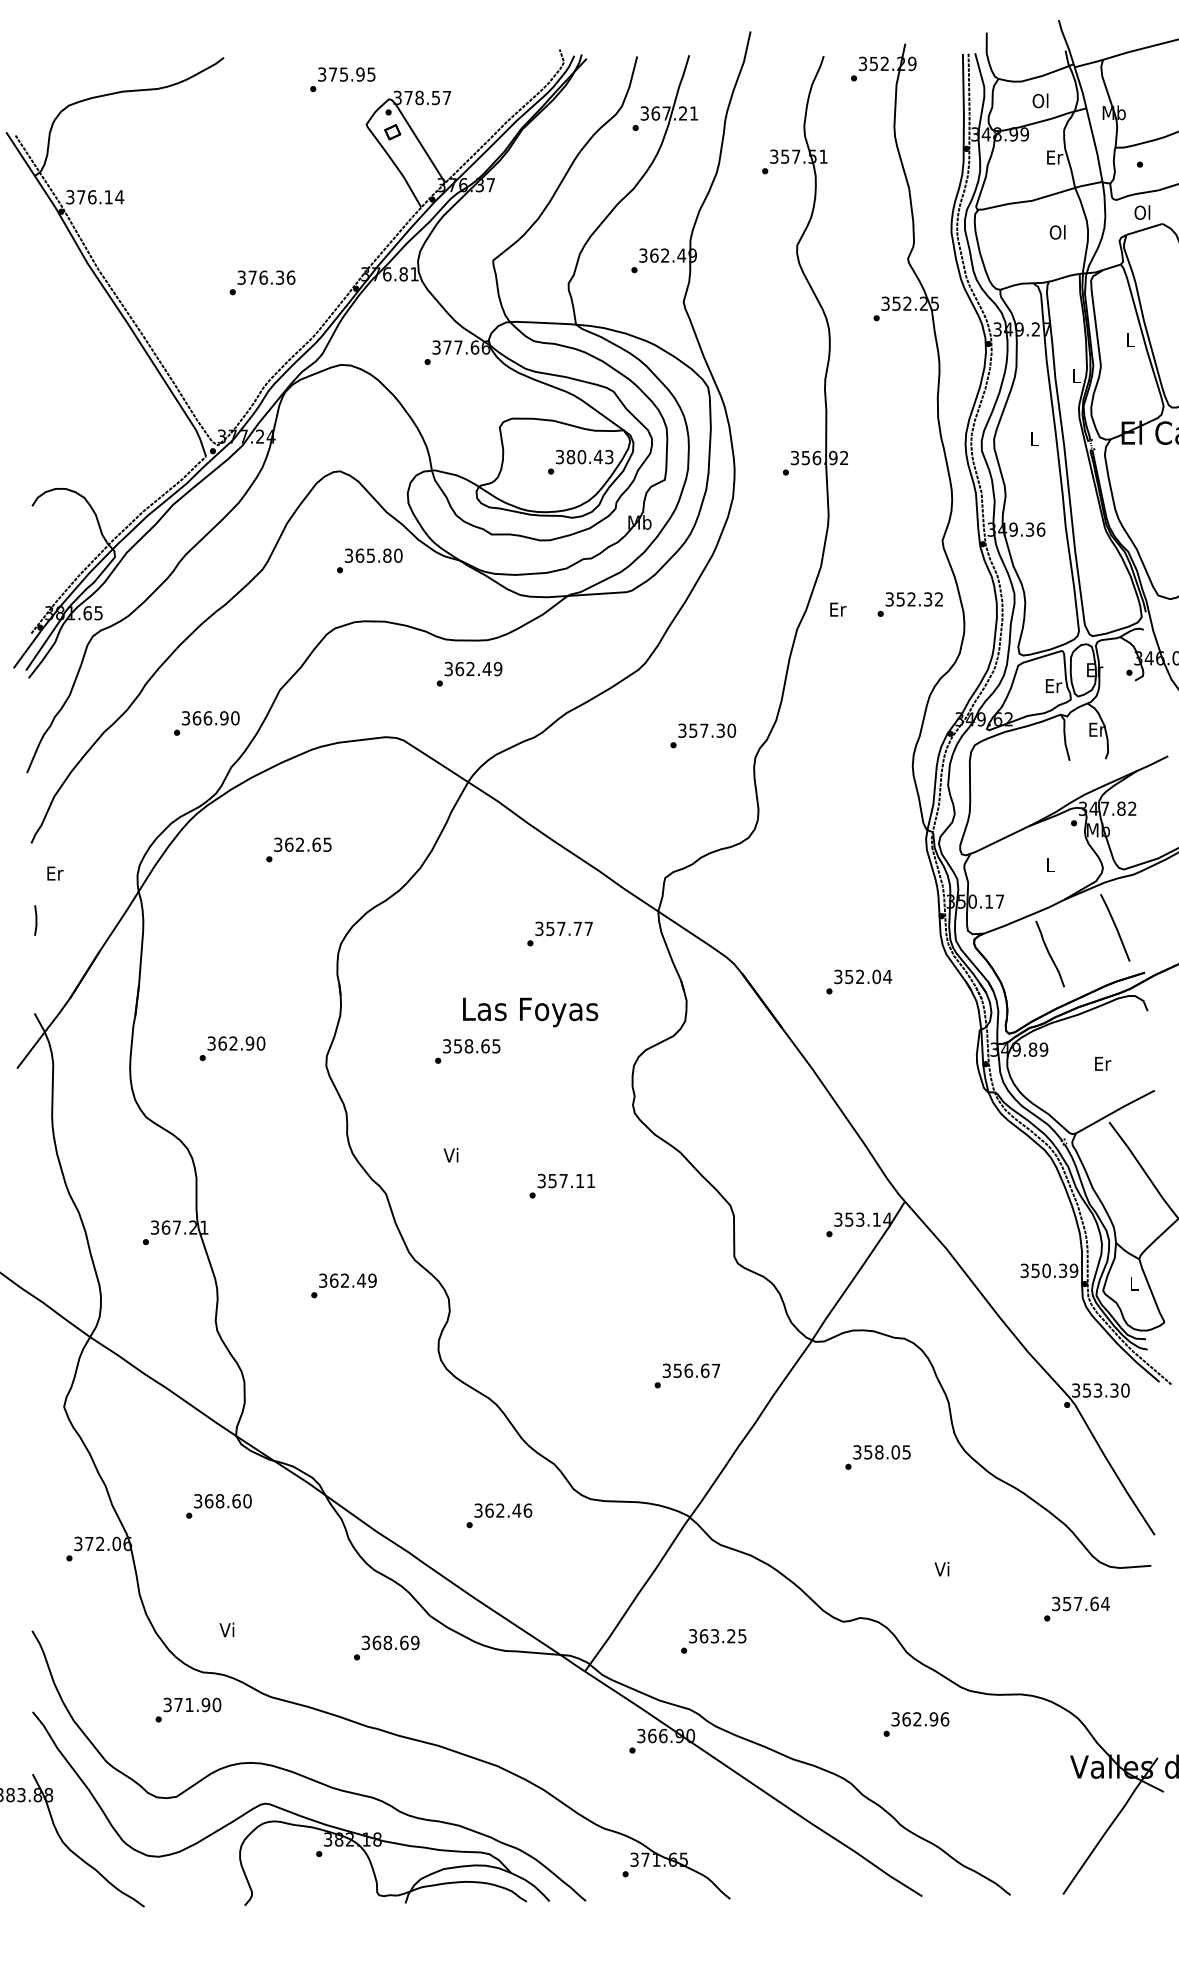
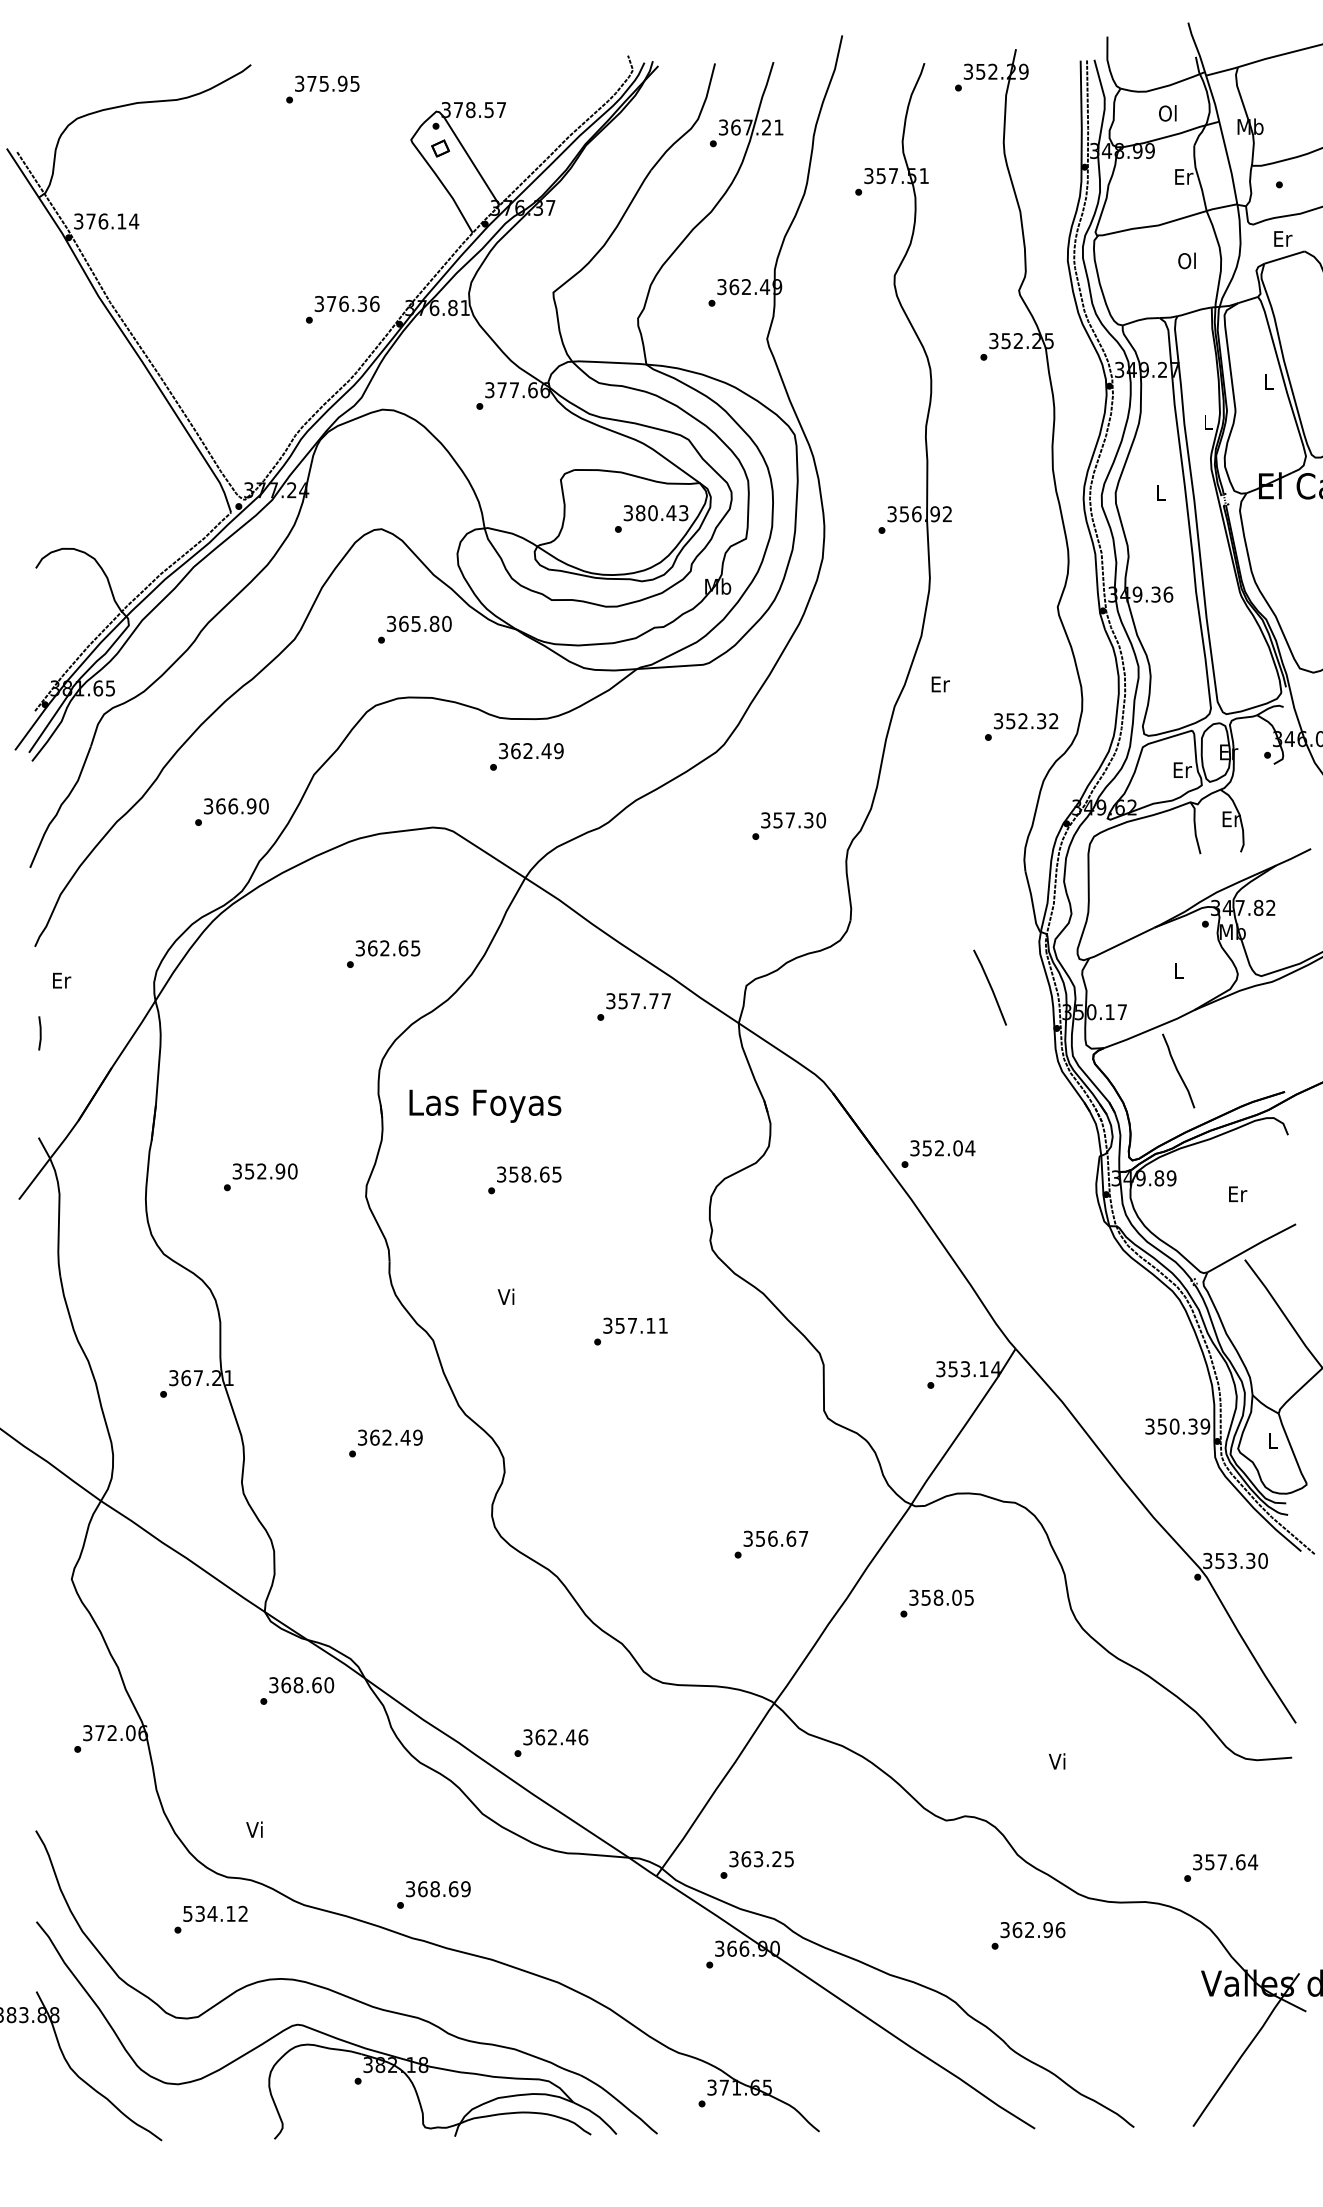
text: (342, 79) -> (322, 89), moved
text: (1142, 212) -> (1282, 238), Ol -> Er
text: (262, 282) -> (342, 309), moved
text: (909, 604) -> (1020, 726), moved
text: (298, 849) -> (383, 953), moved
line: (1115, 927) -> (990, 987), moved
text: (559, 933) -> (633, 1006), moved
text: (859, 981) -> (938, 1153), moved
text: (530, 1012) -> (485, 1106), moved
text: (222, 1043) -> (249, 1171), 362.90 -> 352.90
text: (877, 1457) -> (936, 1603), moved
text: (218, 1506) -> (296, 1691), moved
text: (499, 1515) -> (551, 1742), moved
text: (1076, 1608) -> (1220, 1867), moved
text: (713, 1641) -> (756, 1865), moved
text: (386, 1647) -> (433, 1894), moved
text: (192, 1704) -> (215, 1913), 371.90 -> 534.12

